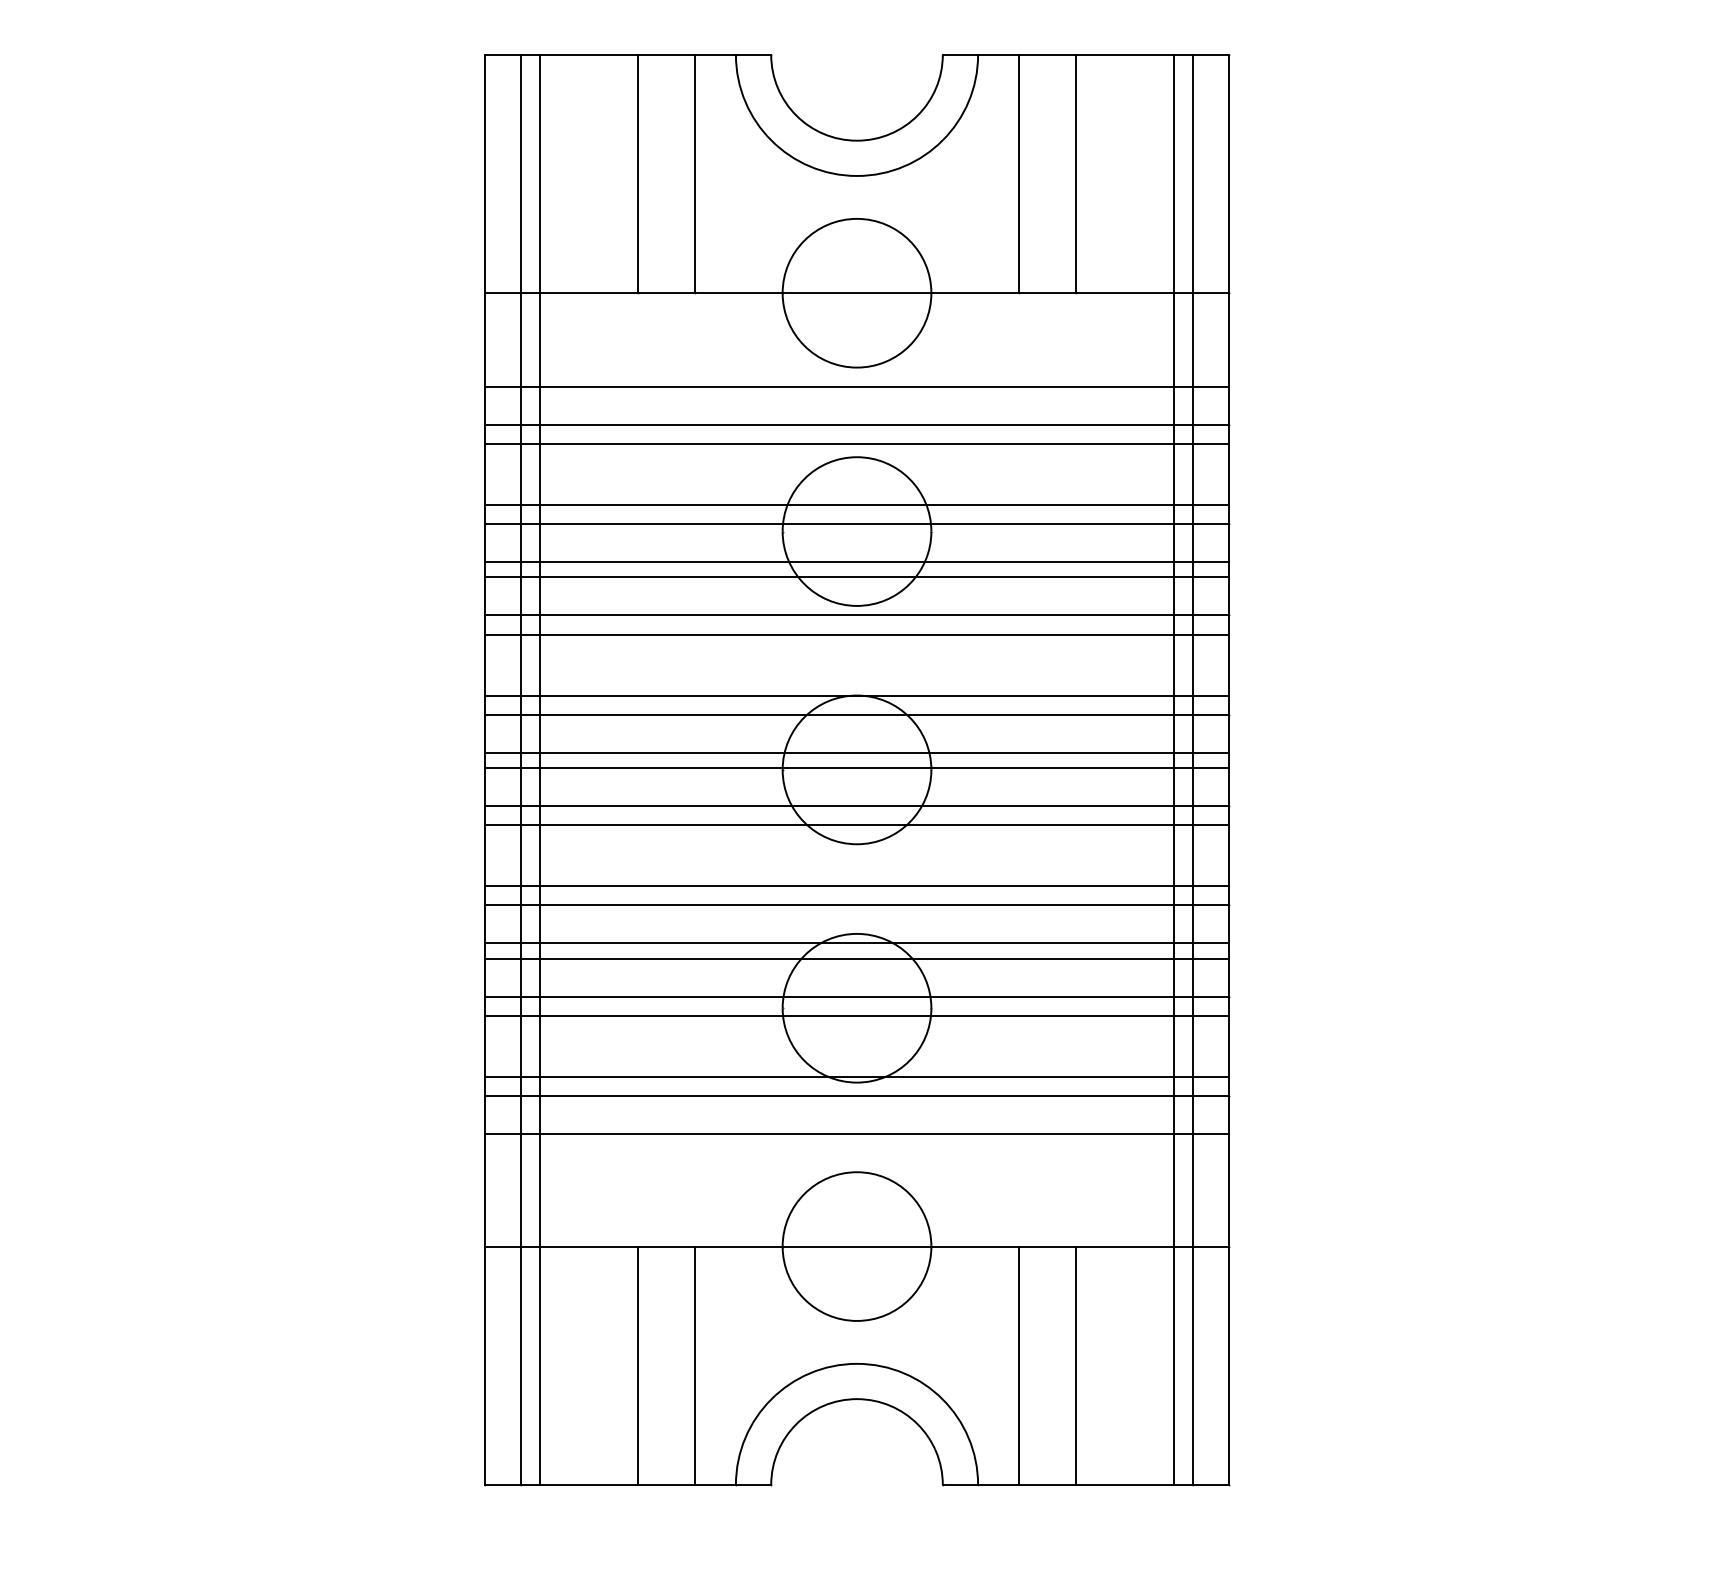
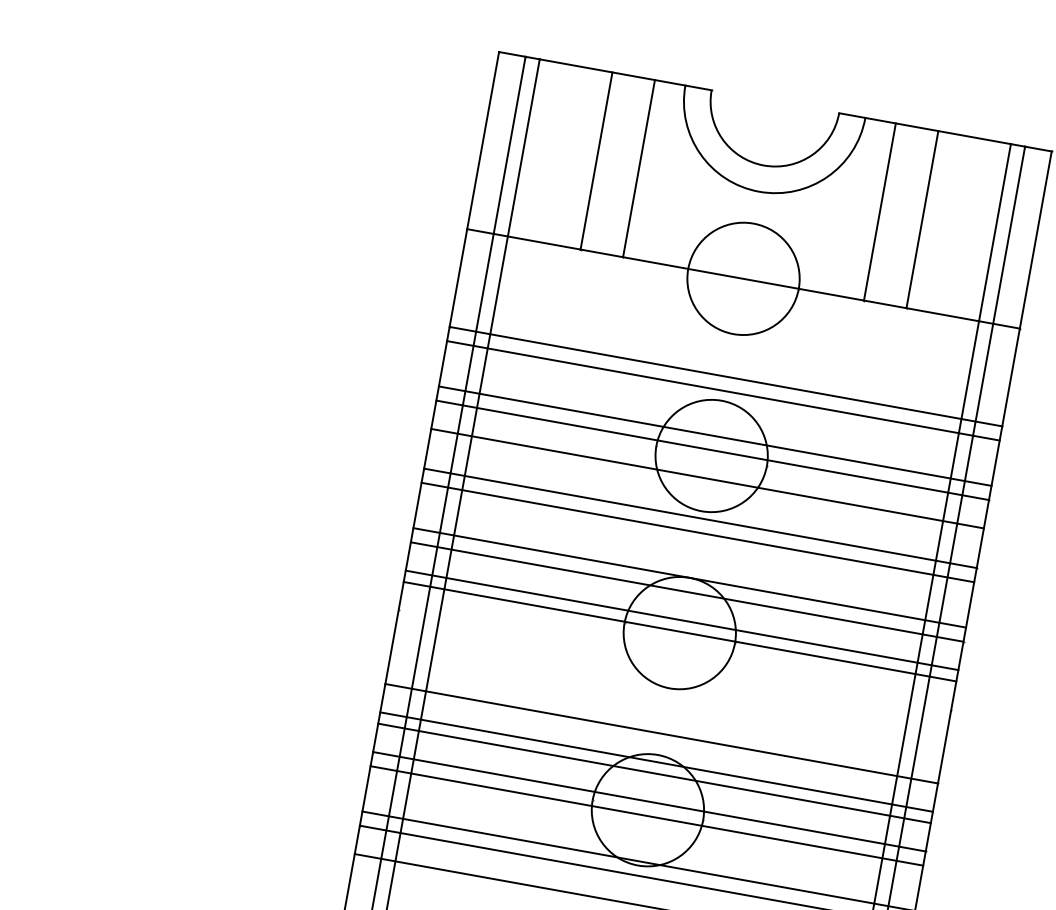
line: (856, 386) -> (730, 348), removed
line: (856, 577) -> (705, 490), removed
line: (856, 806) -> (674, 660), removed
line: (856, 825) -> (671, 674), removed
line: (856, 886) -> (663, 719), removed

